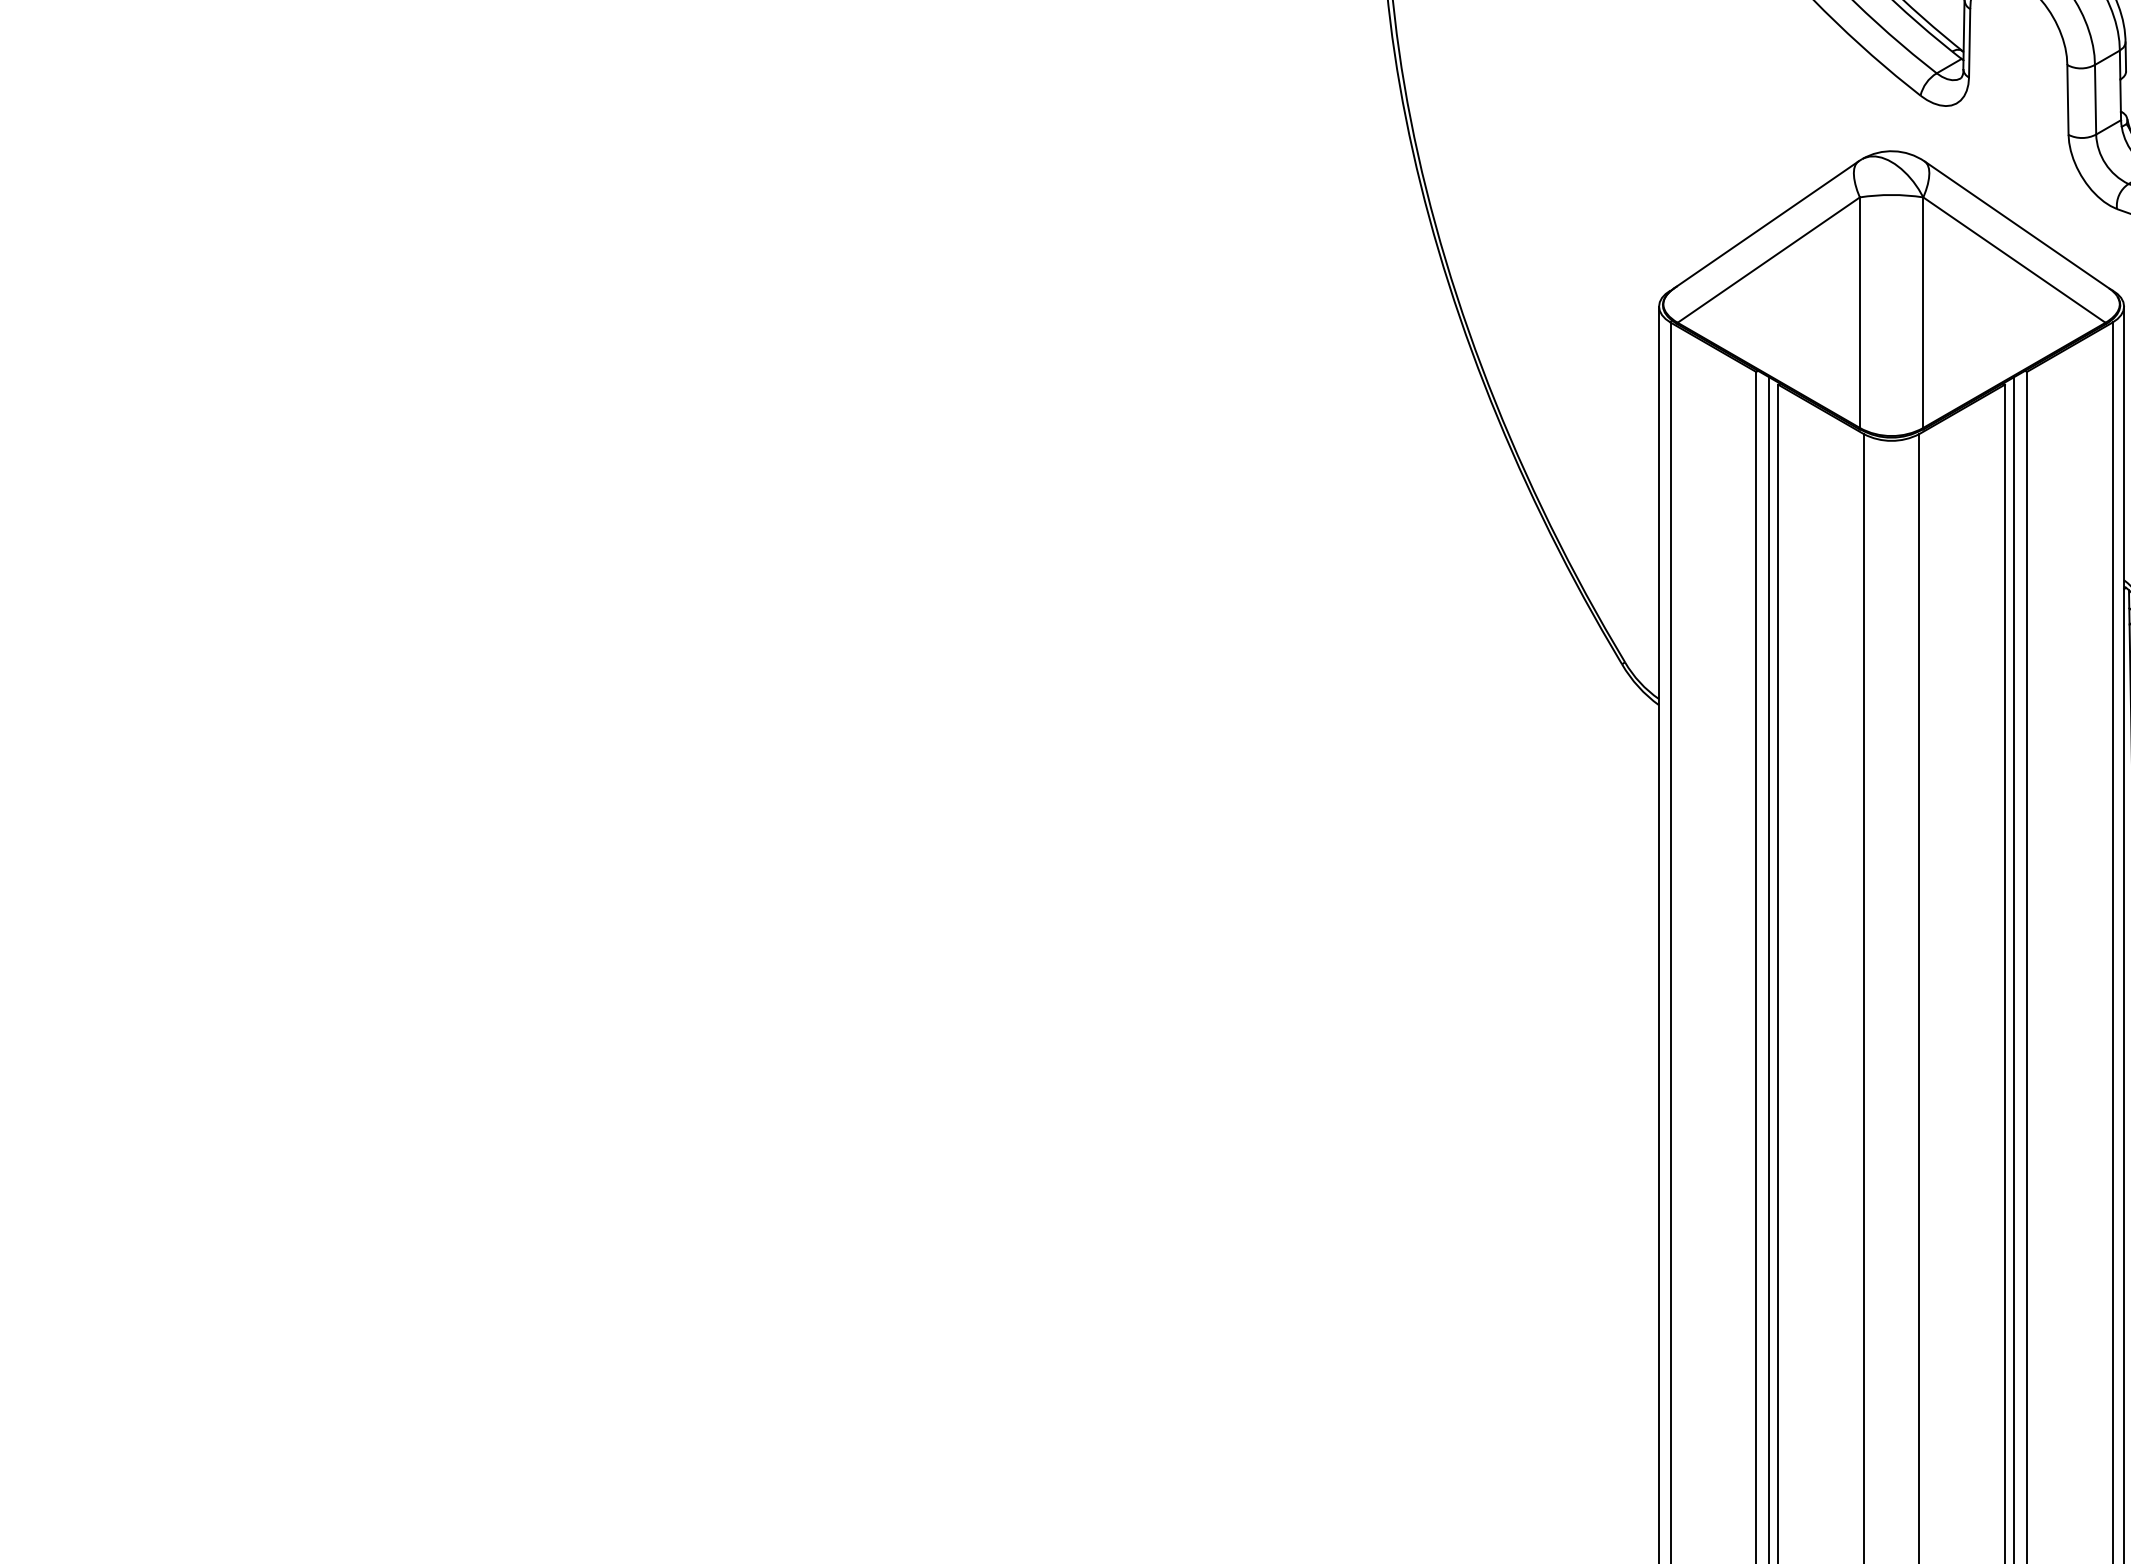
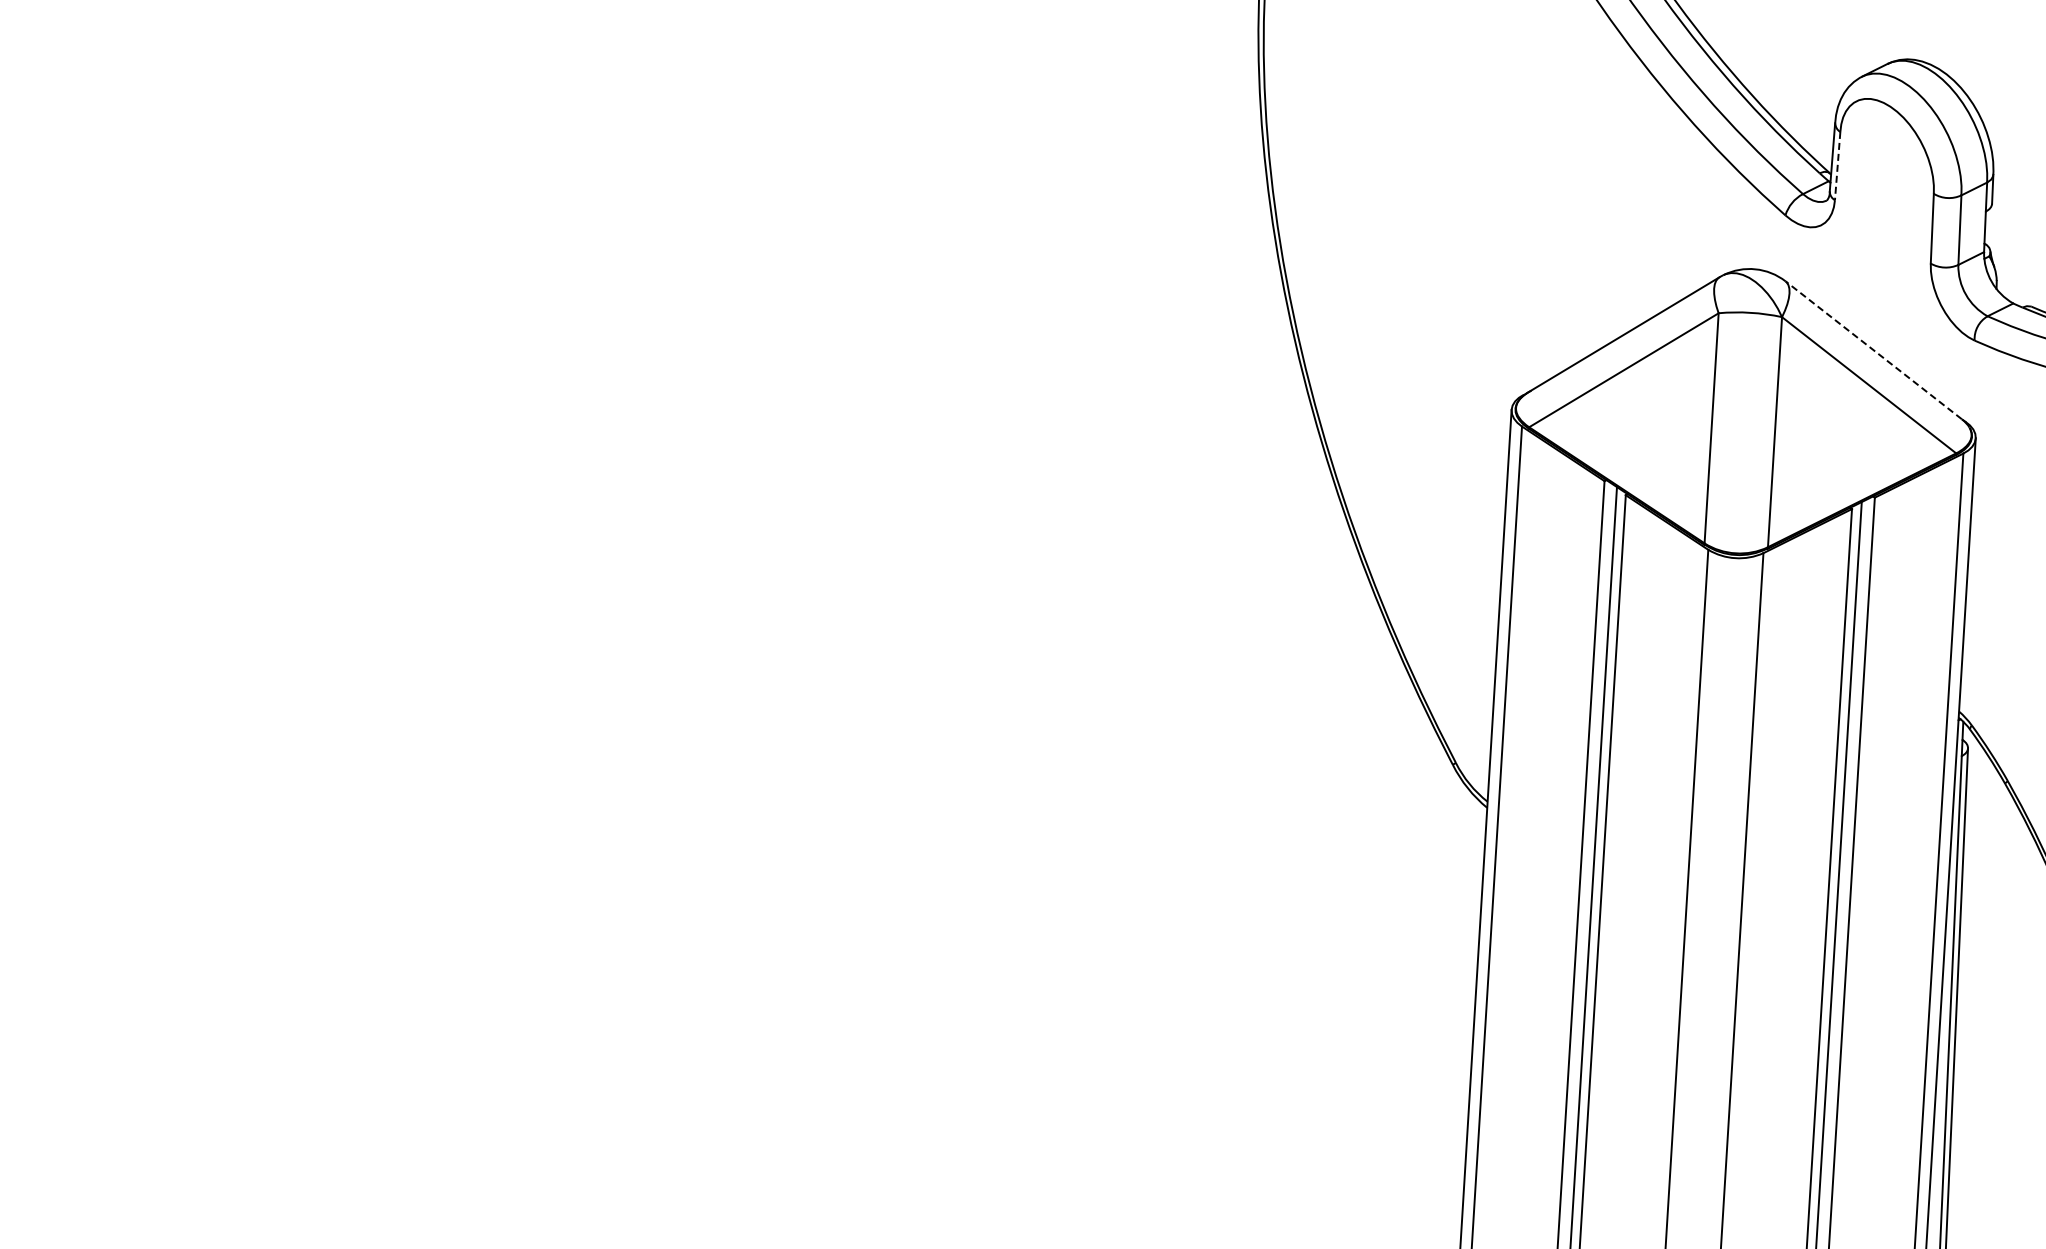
line: (1969, 43) -> (1837, 166), solid -> dashed
line: (2016, 224) -> (1873, 349), solid -> dashed

